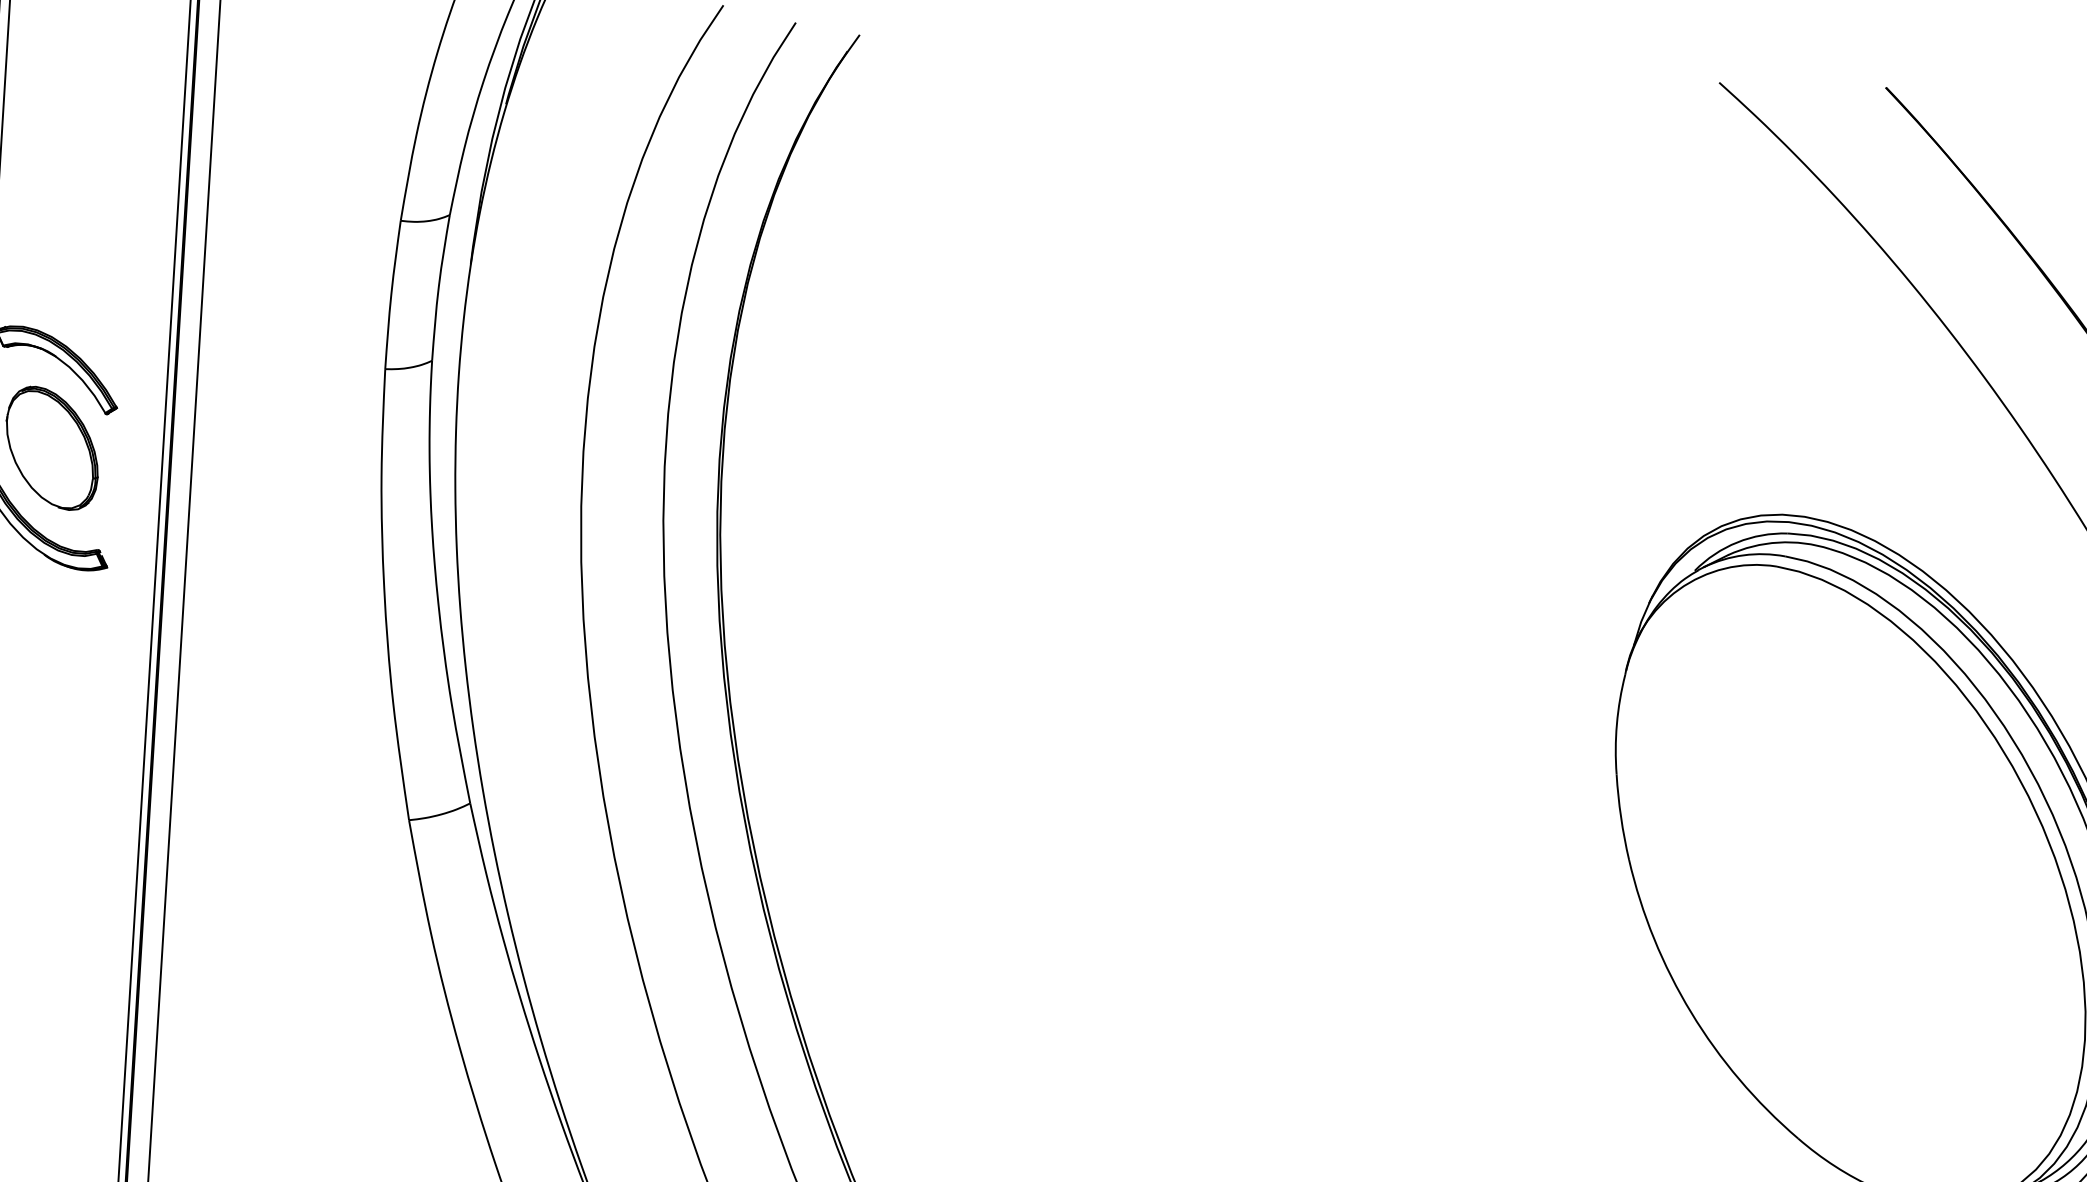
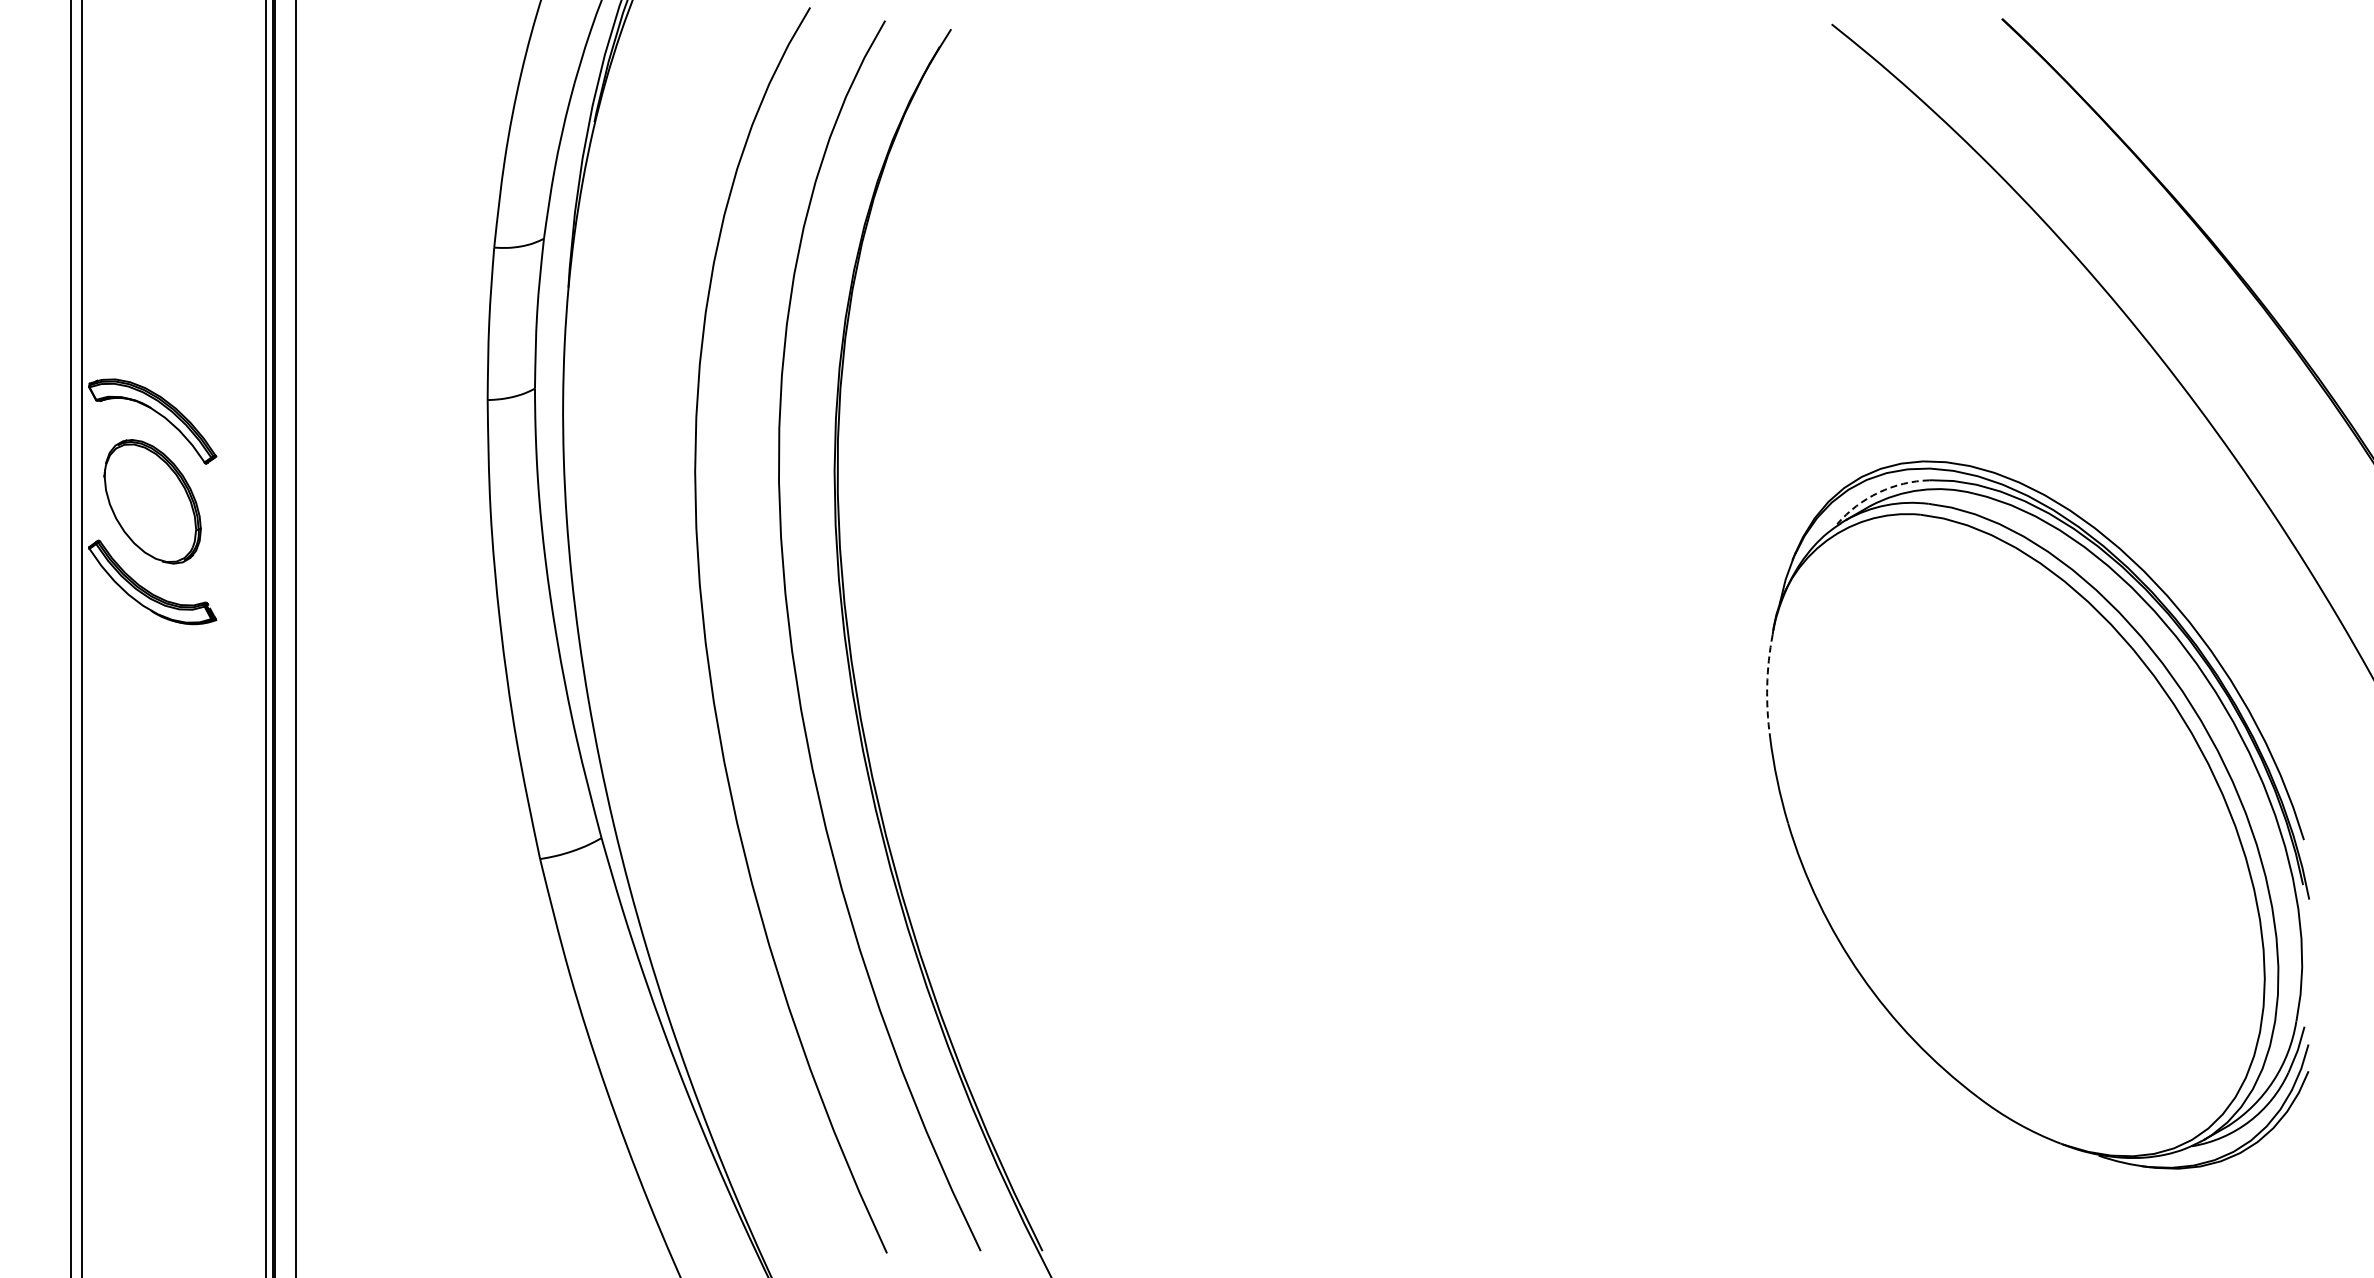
arc: (1737, 542) -> (1878, 492), solid -> dashed
arc: (1617, 724) -> (1767, 685), solid -> dashed

